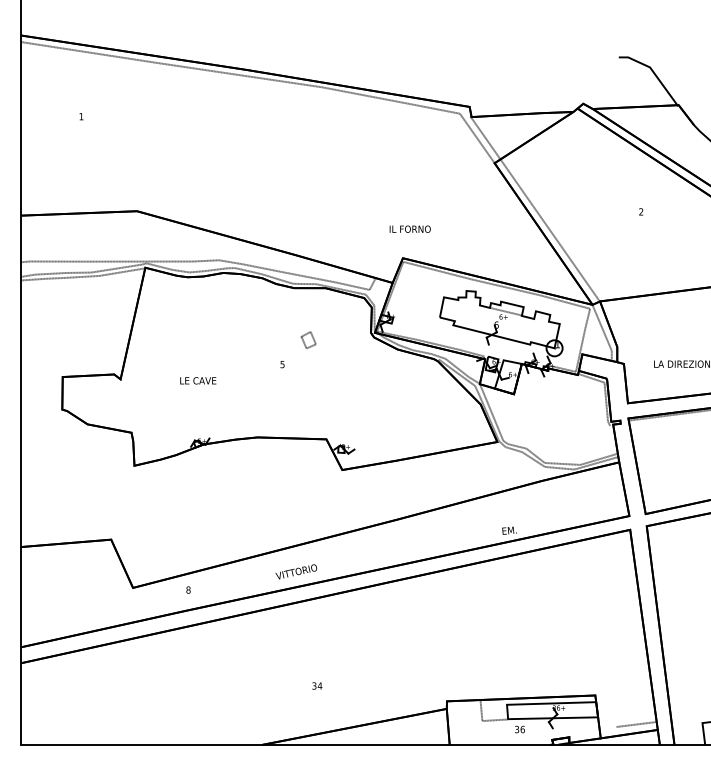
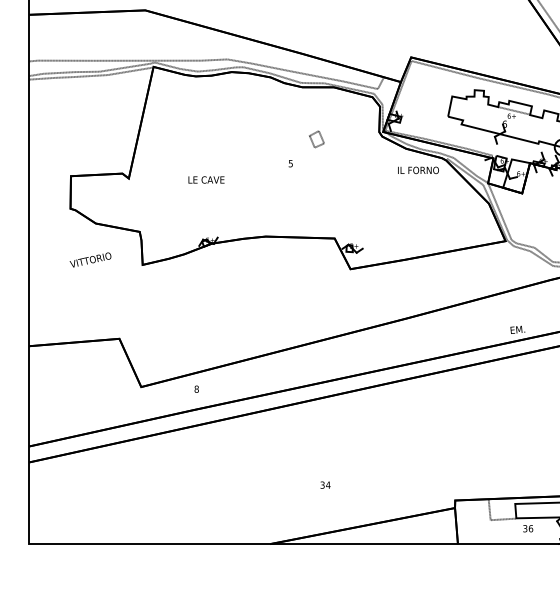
text: (409, 228) -> (417, 169), moved
text: (296, 571) -> (90, 259), moved

